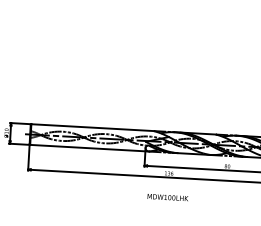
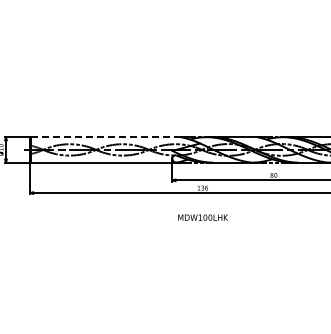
line: (92, 127) -> (106, 137), solid -> dashed

